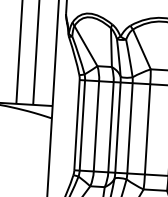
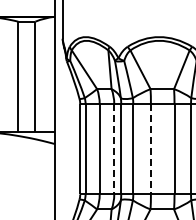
line: (111, 127) -> (114, 149), solid -> dashed
line: (147, 129) -> (150, 149), solid -> dashed

